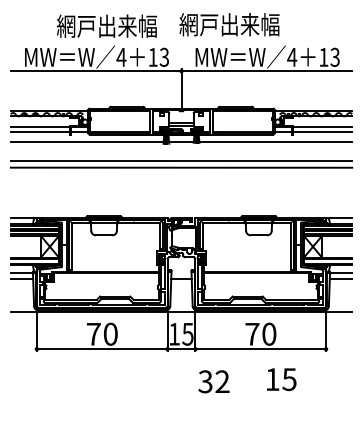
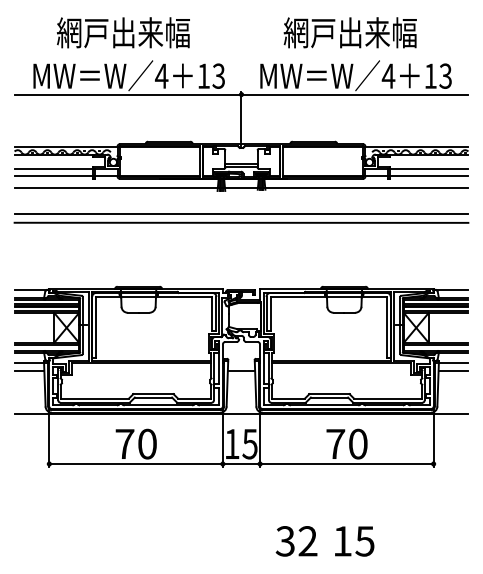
text: (228, 24) -> (349, 32), moved
text: (107, 25) -> (123, 32), moved
text: (281, 379) -> (354, 541), moved
text: (213, 381) -> (296, 541), moved

